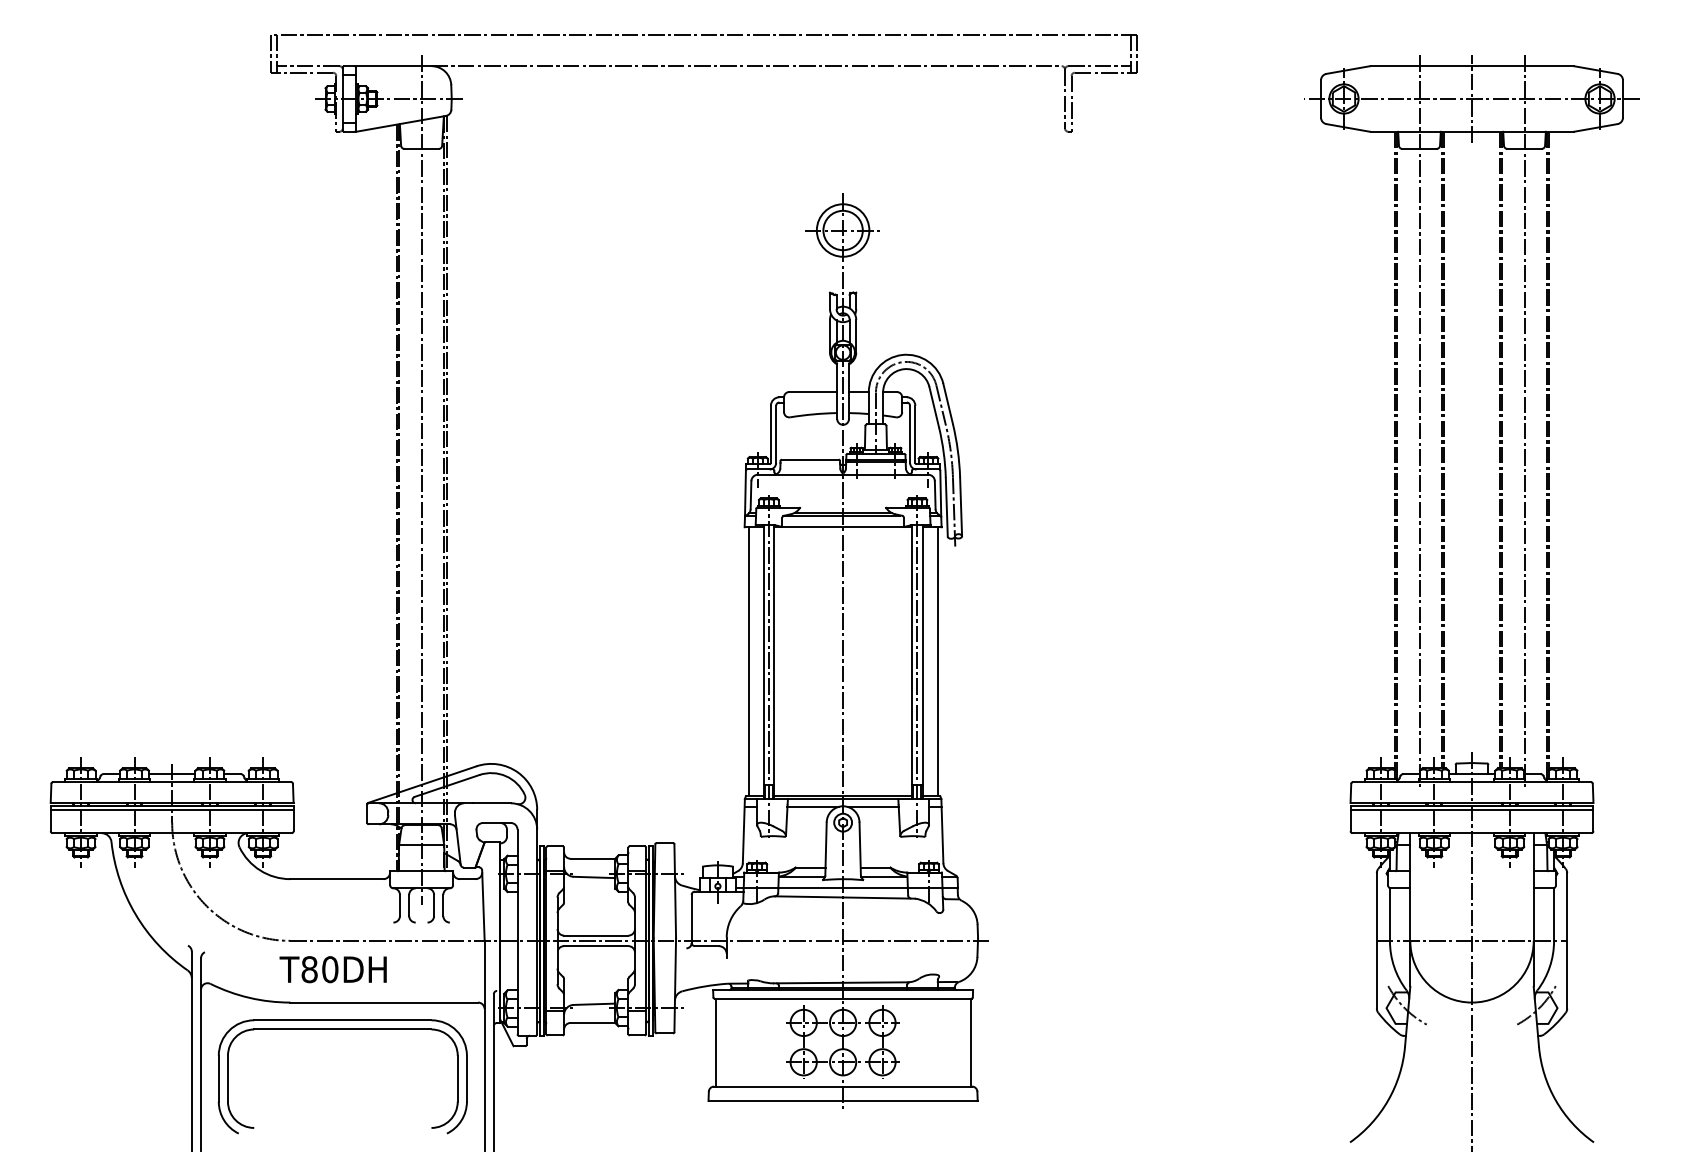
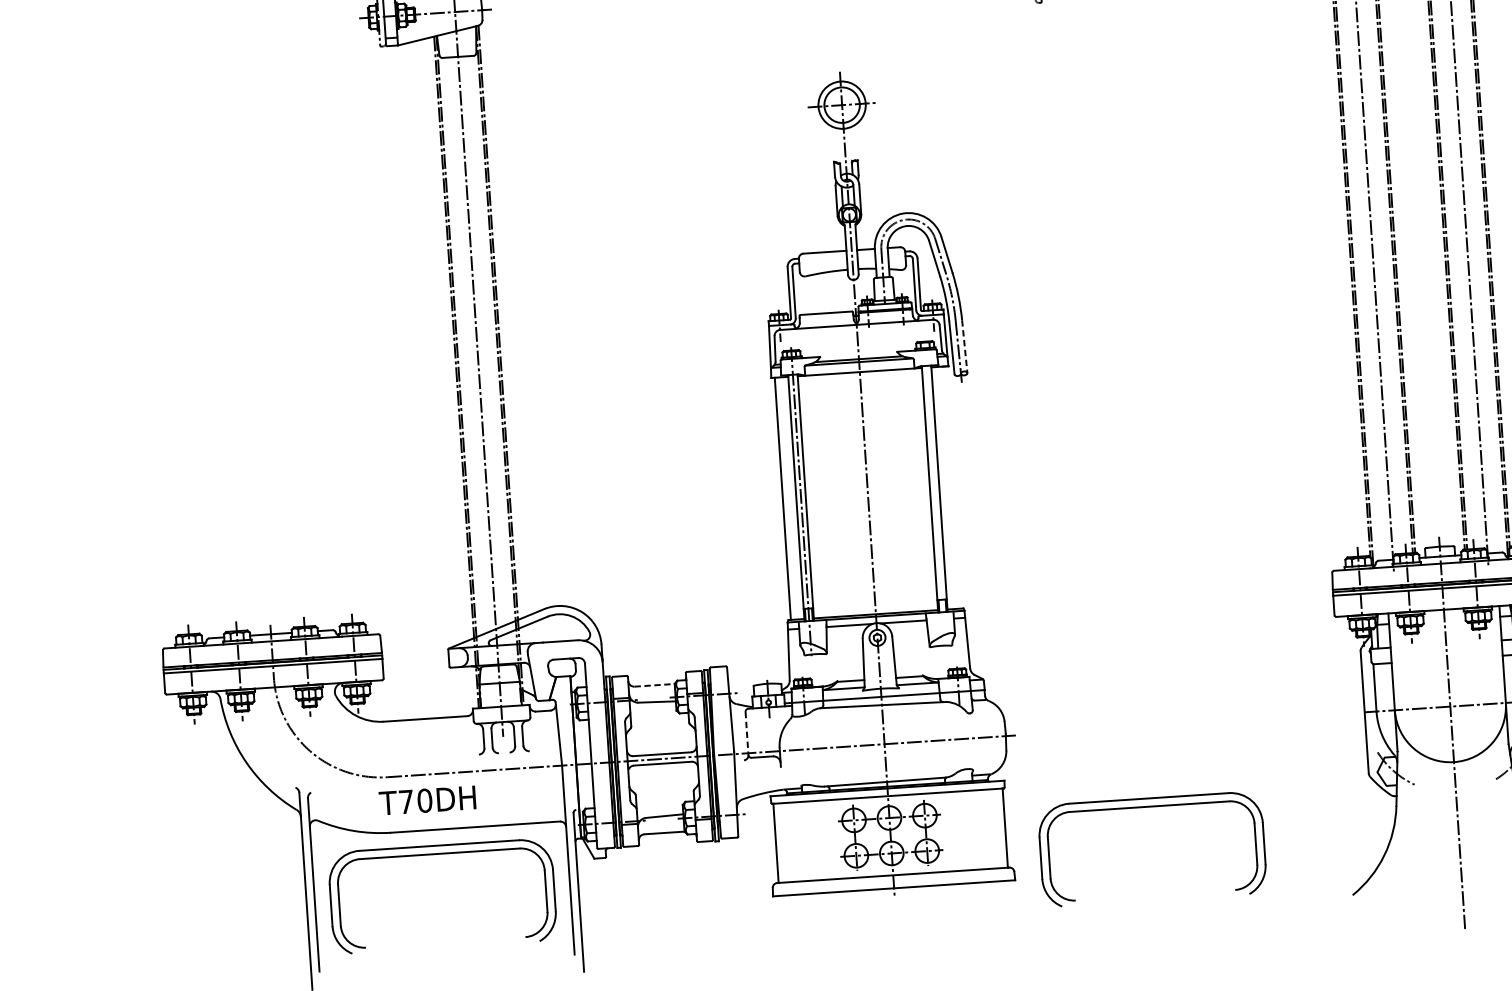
line: (961, 507) -> (965, 347), solid -> dashed
line: (937, 661) -> (952, 487), removed
line: (917, 666) -> (935, 492), removed
line: (593, 858) -> (655, 685), solid -> dashed
line: (691, 918) -> (746, 733), solid -> dashed
text: (309, 969) -> (406, 801), T80DH -> T70DH
part: (1131, 1029) -> (1149, 806), added

